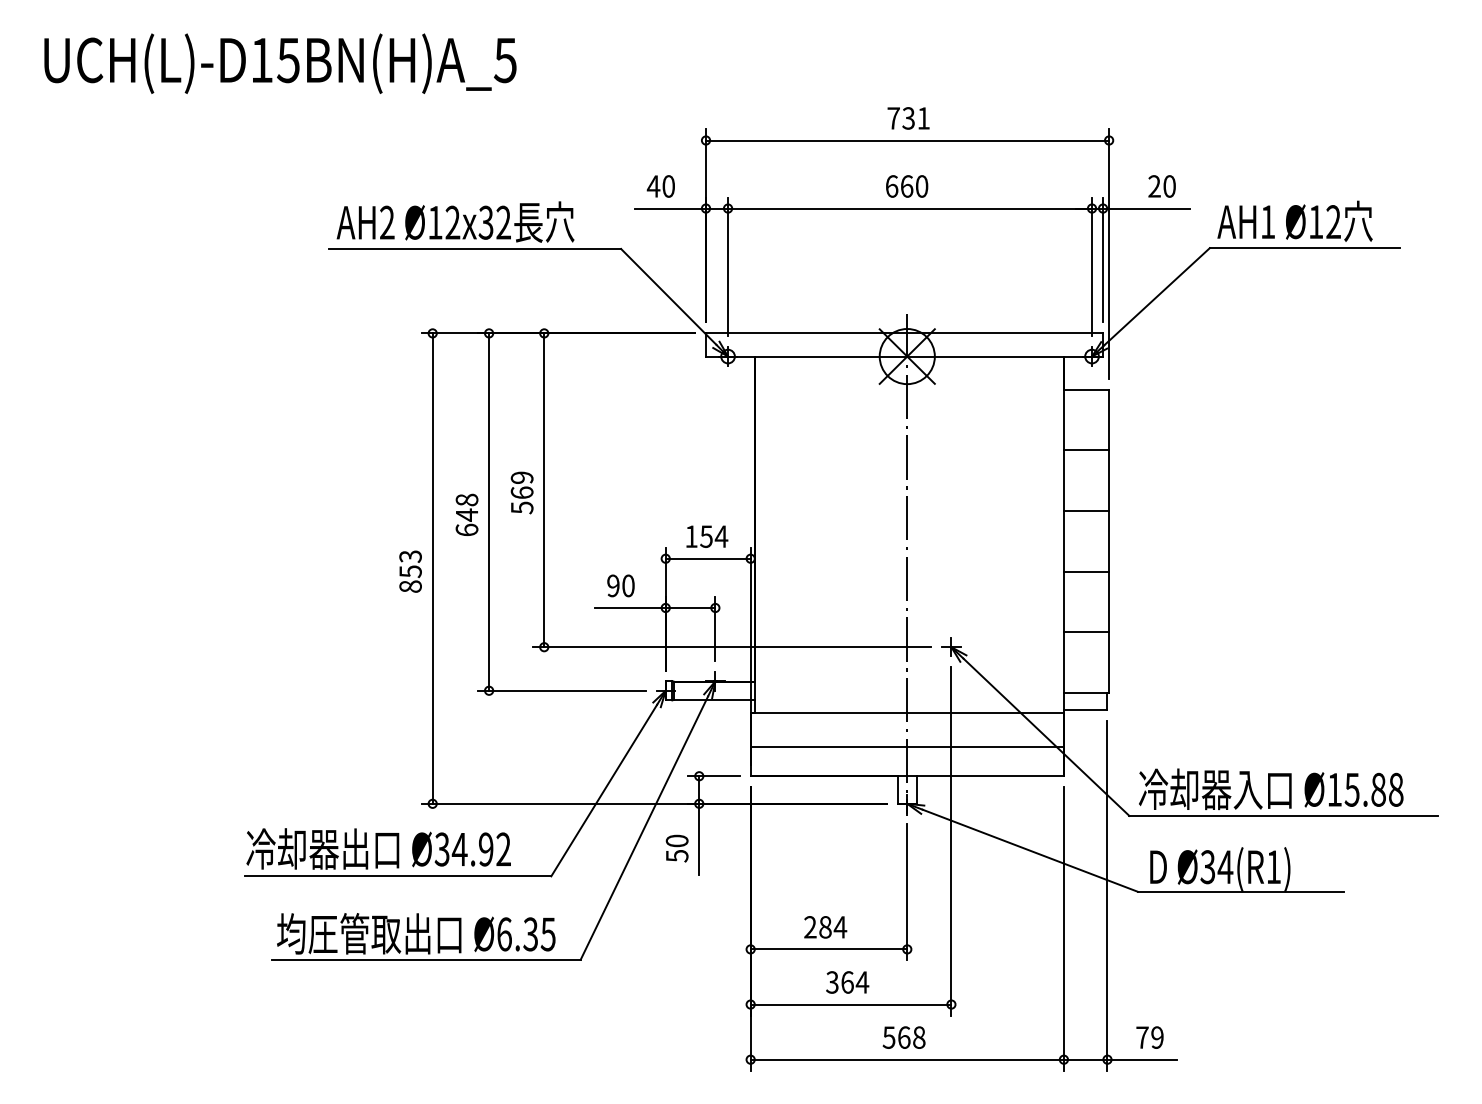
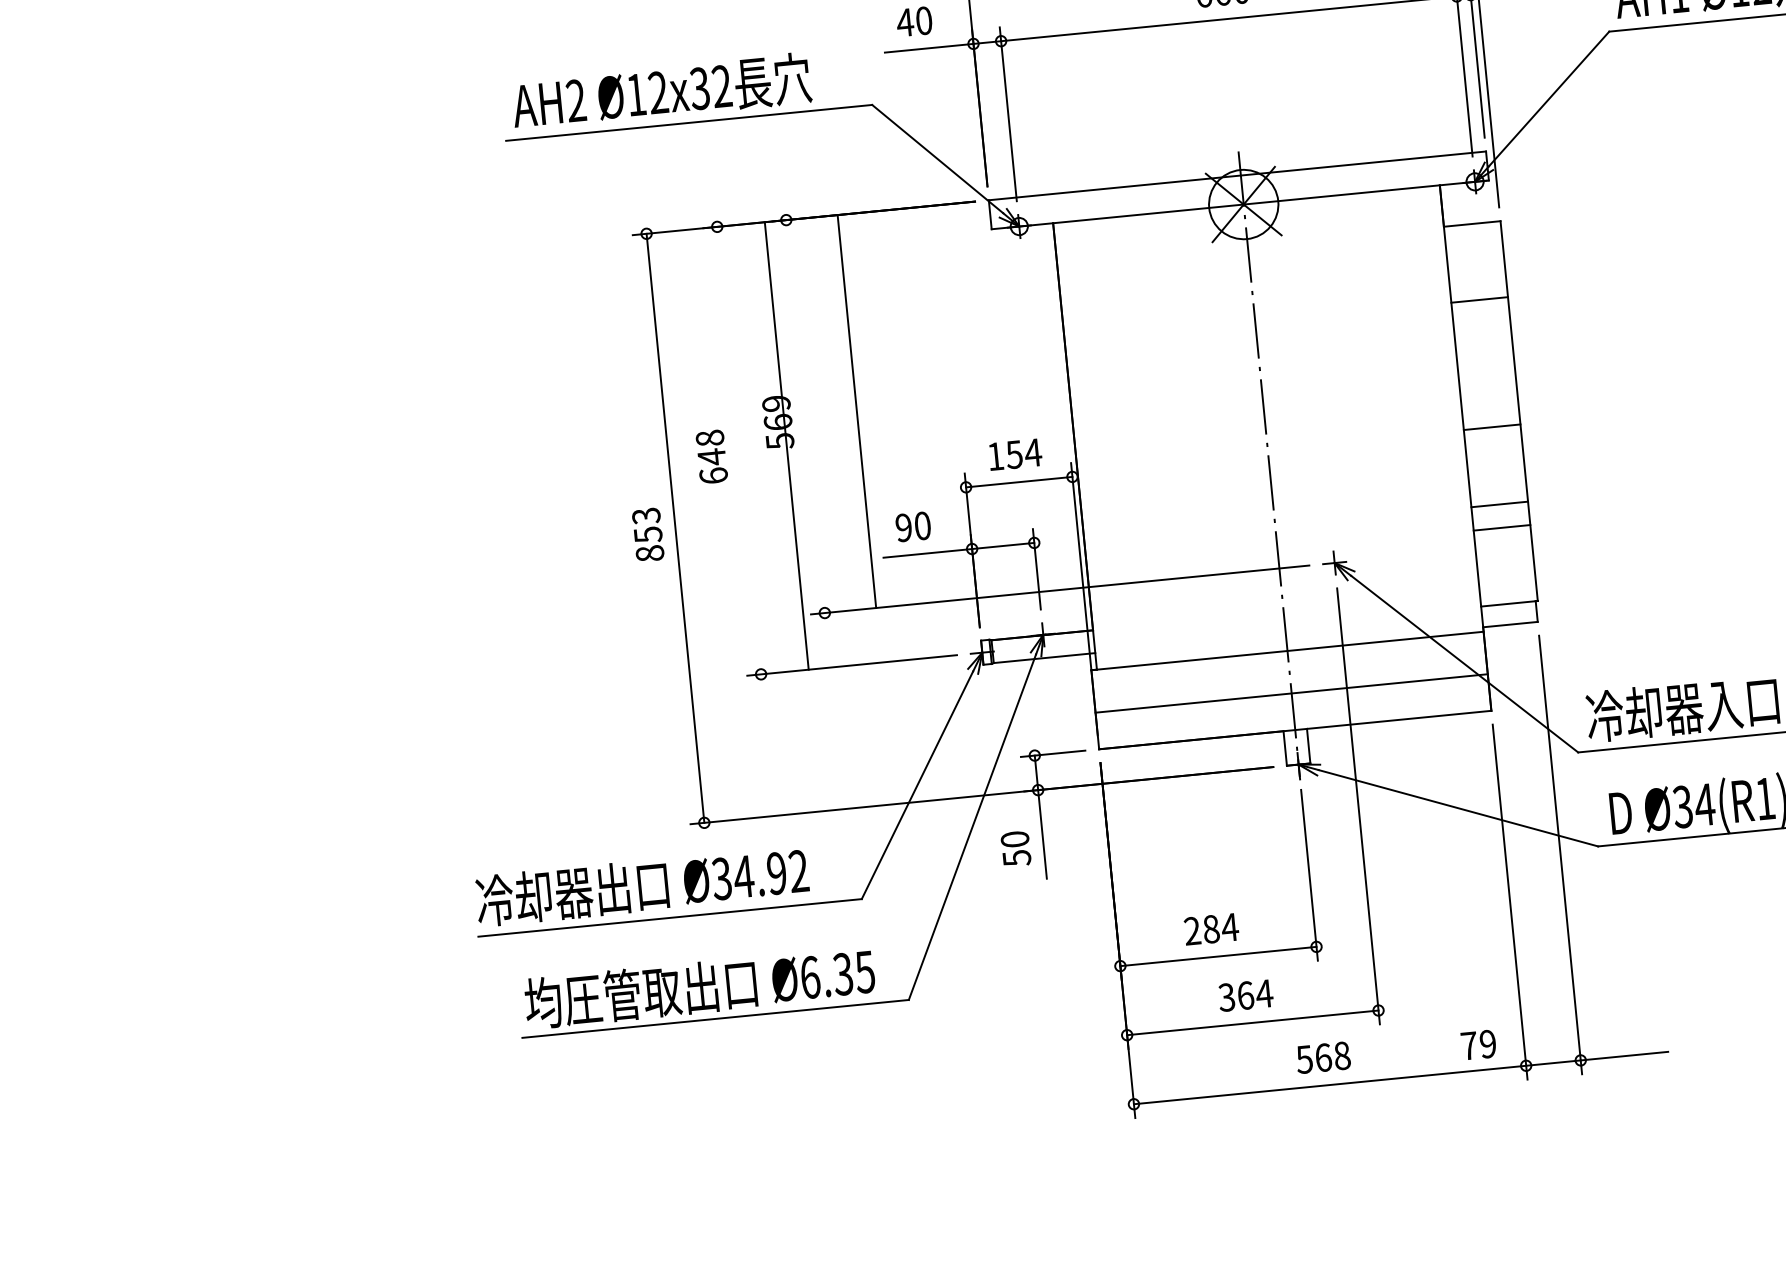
line: (544, 490) -> (857, 411), moved
line: (1086, 510) -> (1492, 426), moved
line: (489, 511) -> (787, 445), moved
line: (1086, 571) -> (1499, 504), moved
text: (1149, 1037) -> (1478, 1044), moved

